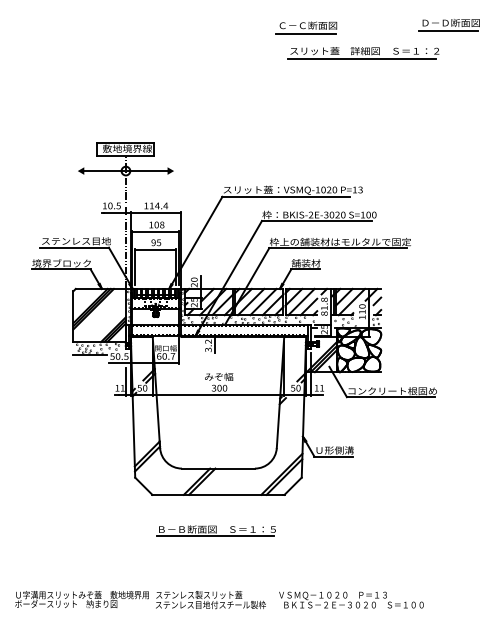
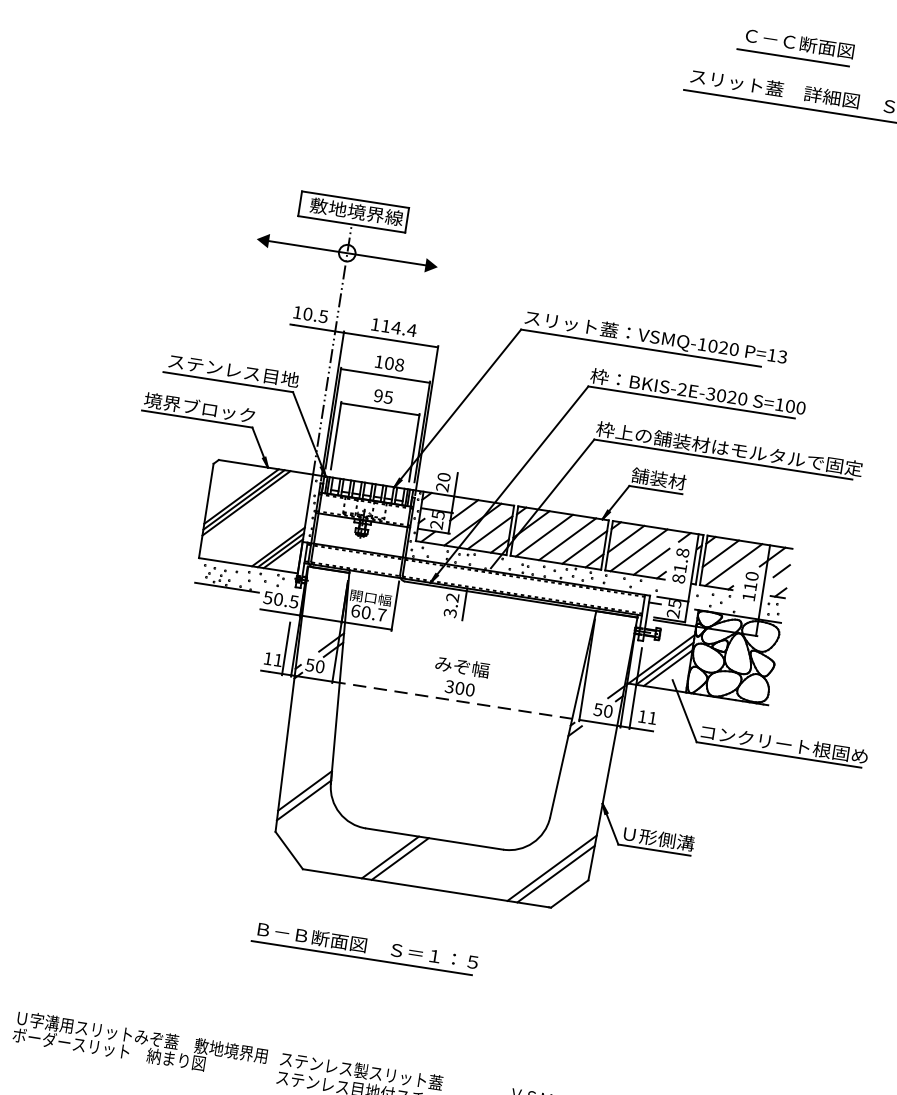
part: (306, 27) -> (795, 46), moved
line: (218, 395) -> (455, 701), solid -> dashed
part: (215, 530) -> (364, 947), moved

